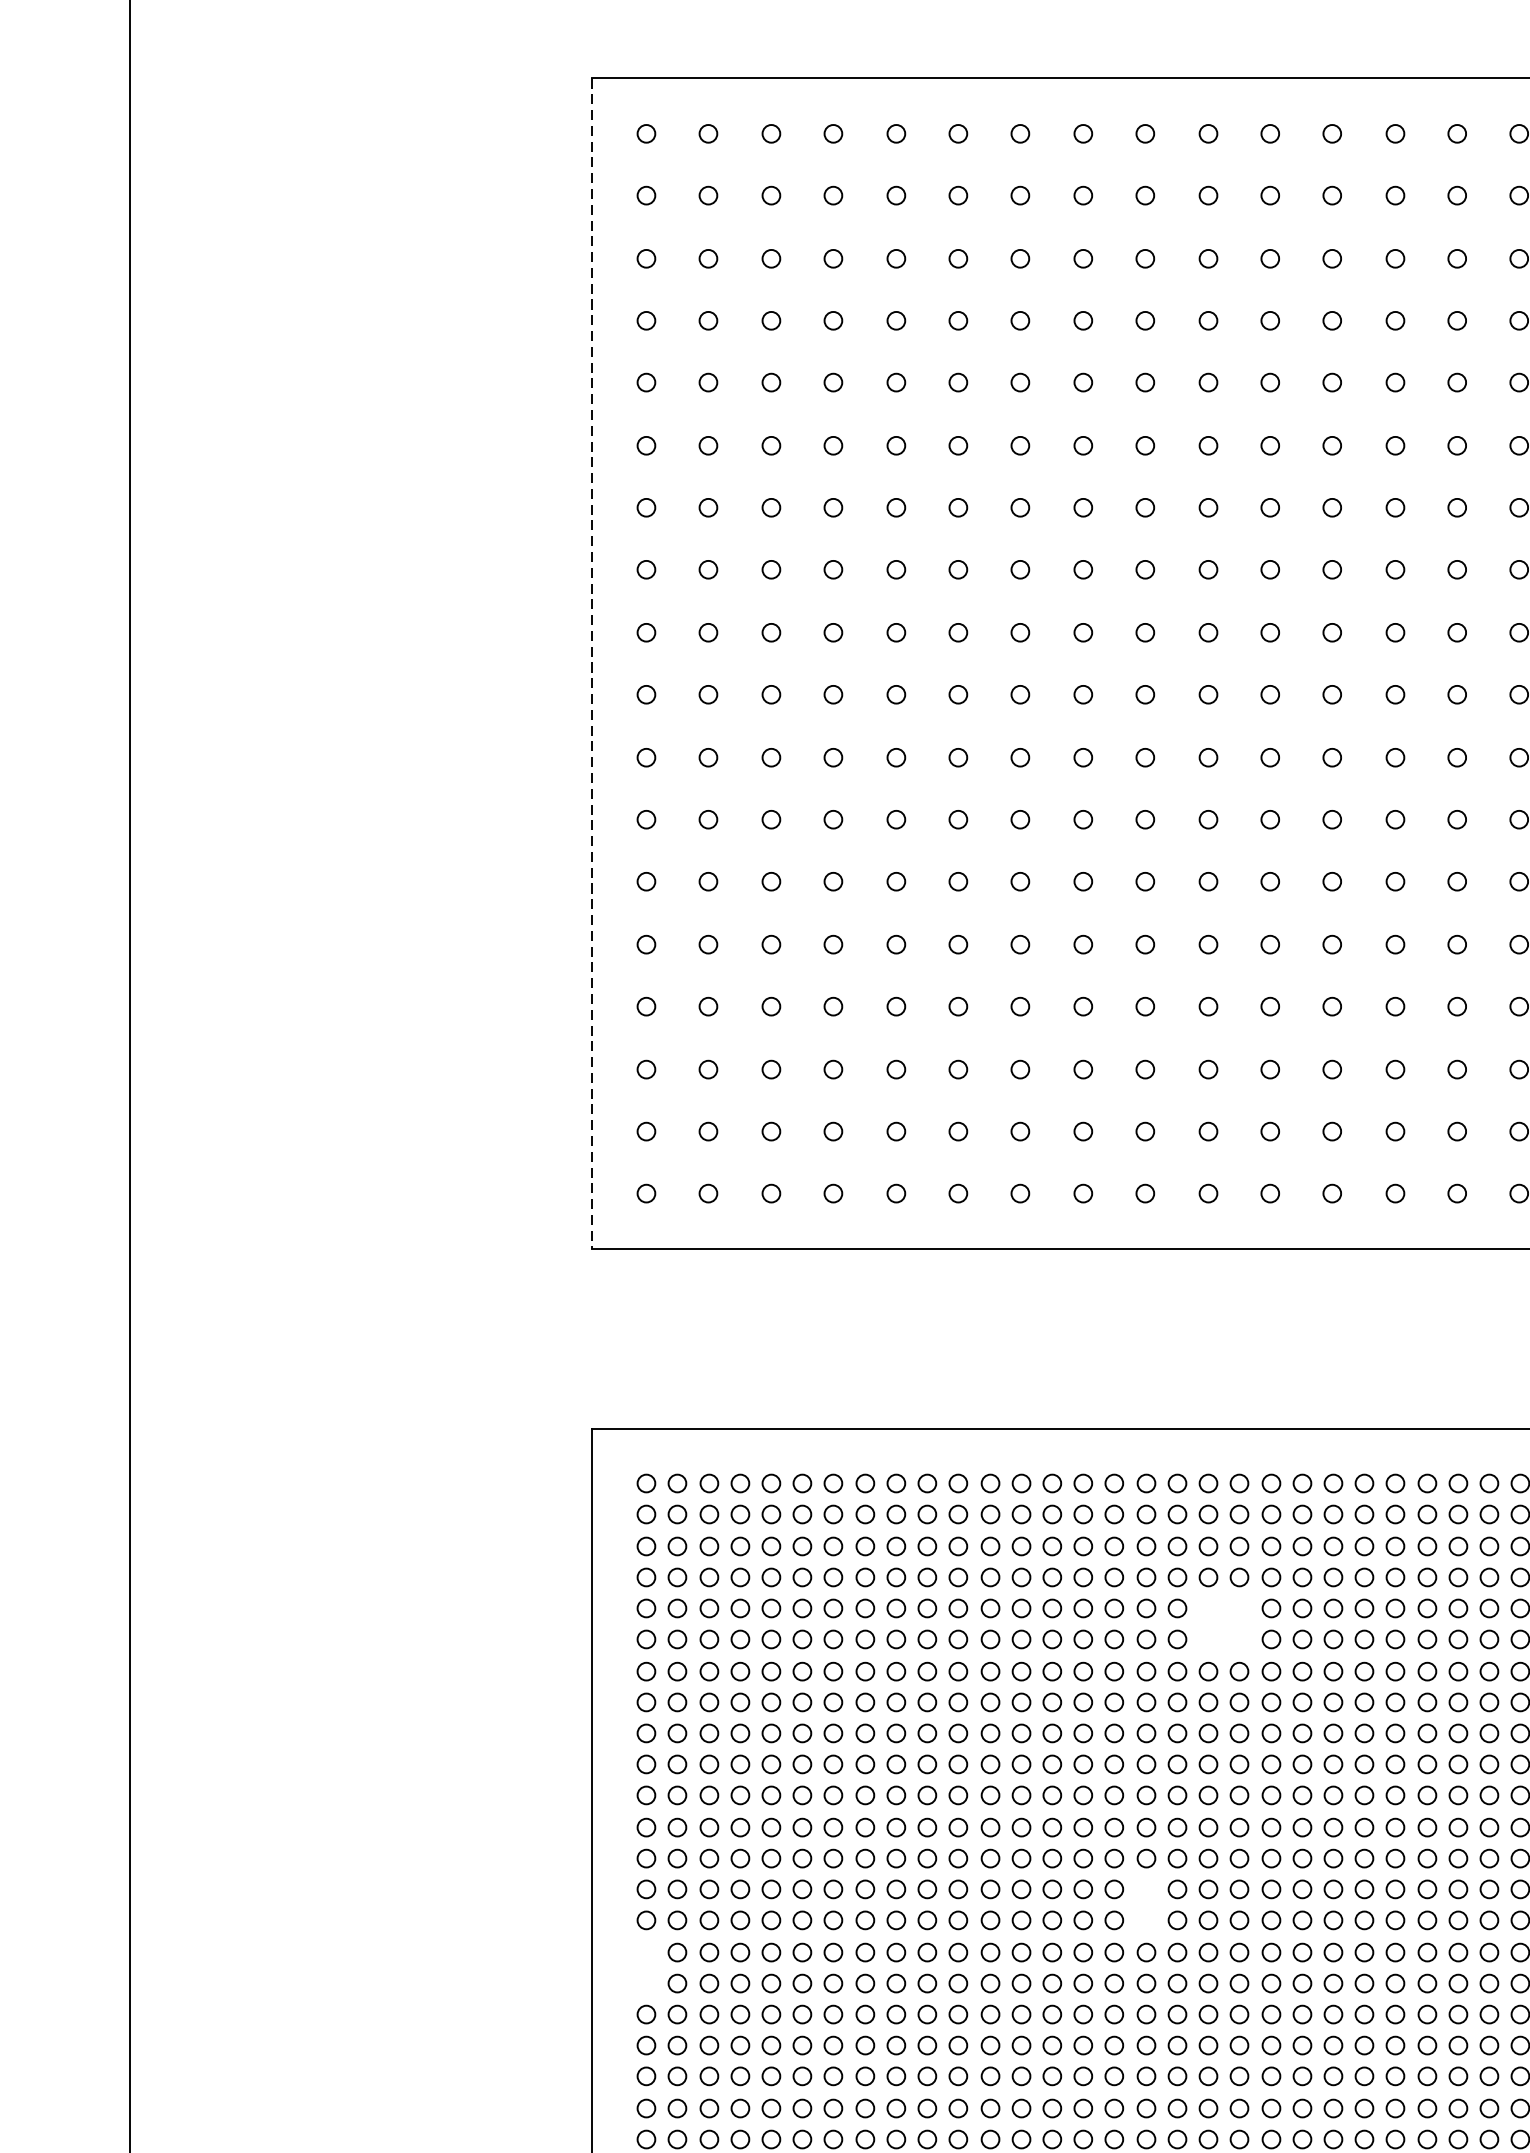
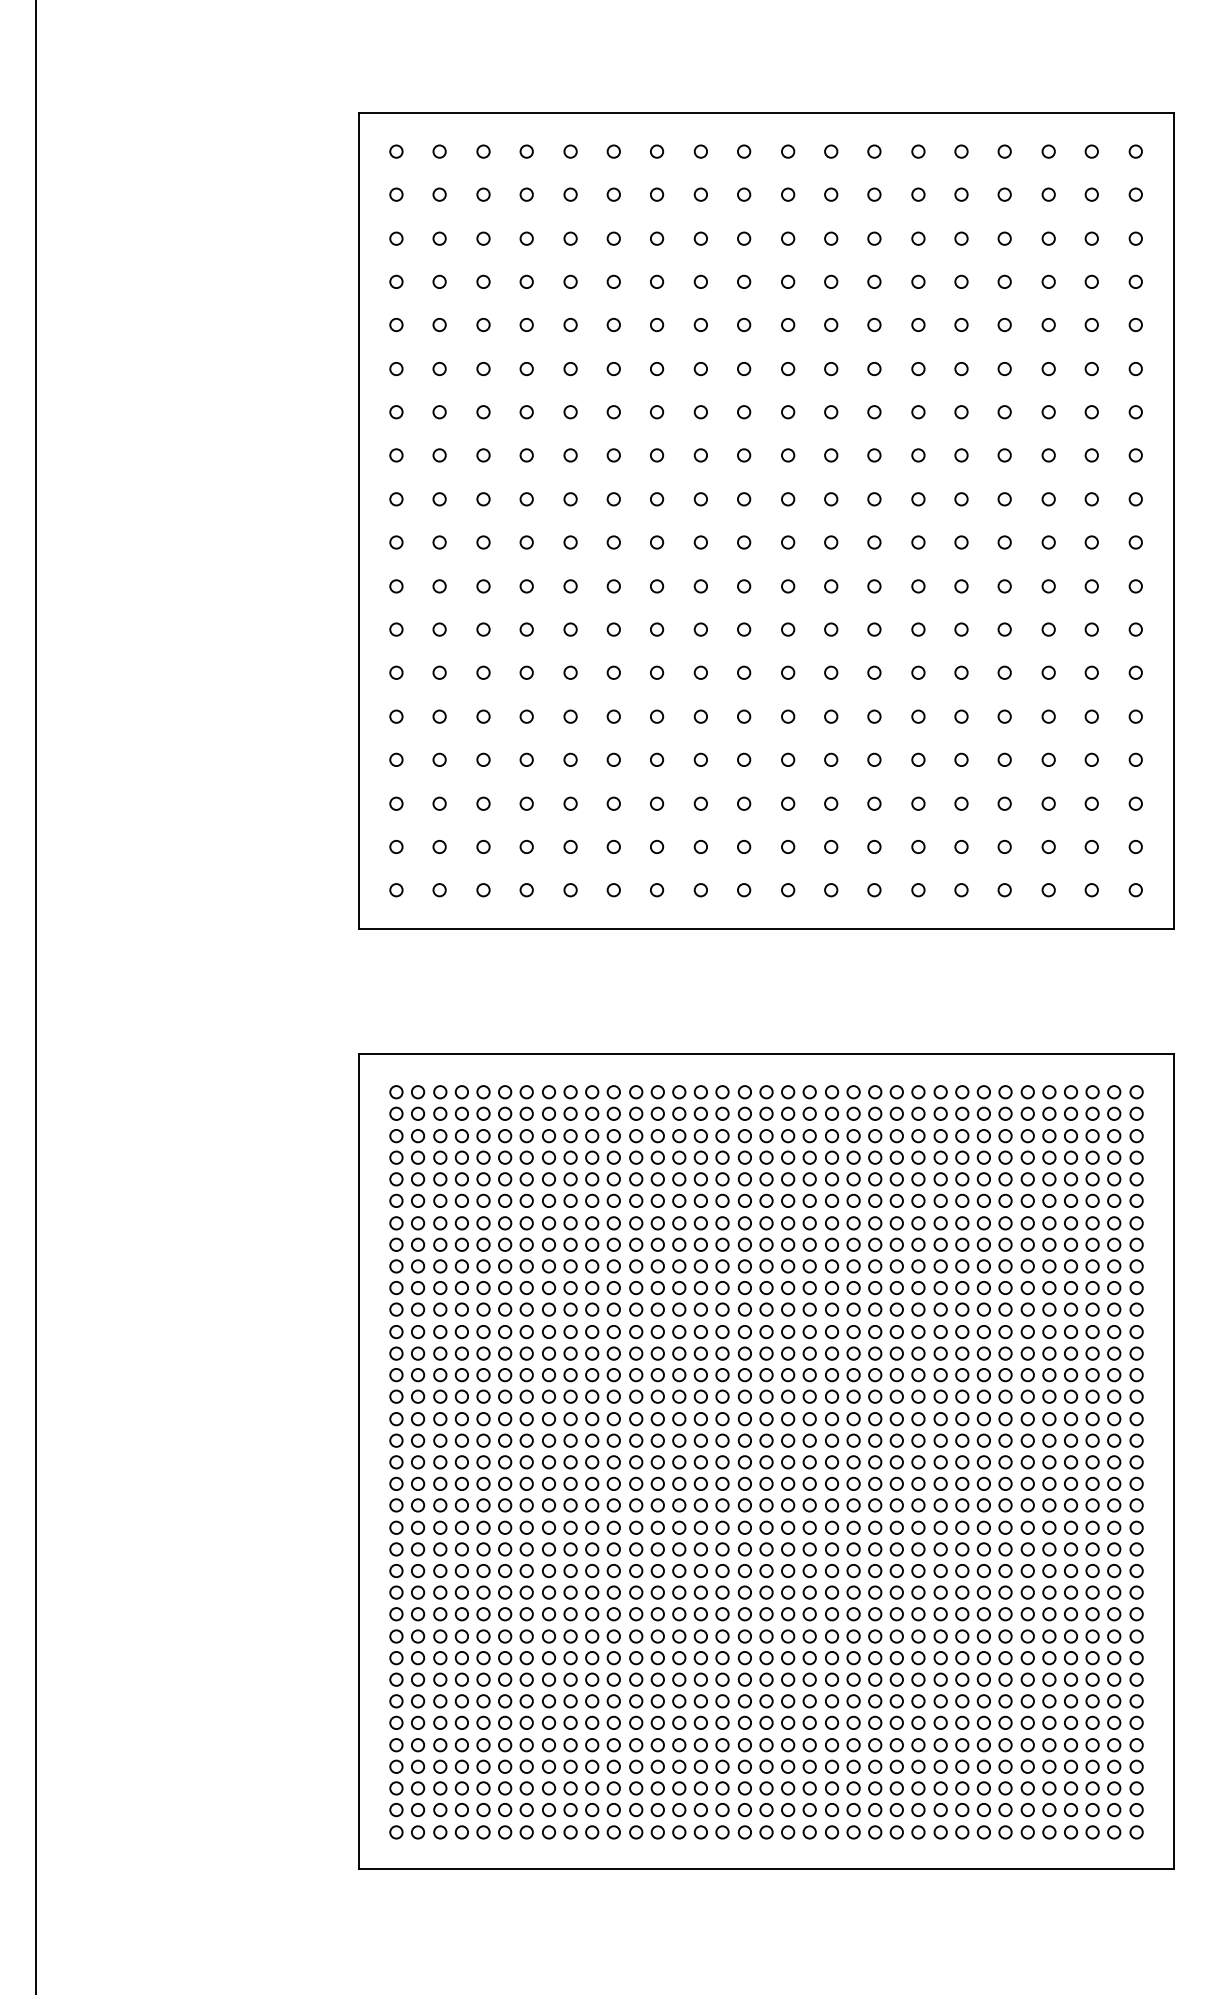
line: (592, 663) -> (358, 520), dashed -> solid
part: (1216, 1614) -> (793, 1183), added
part: (1145, 1904) -> (744, 1385), added
part: (646, 1967) -> (396, 1429), added

